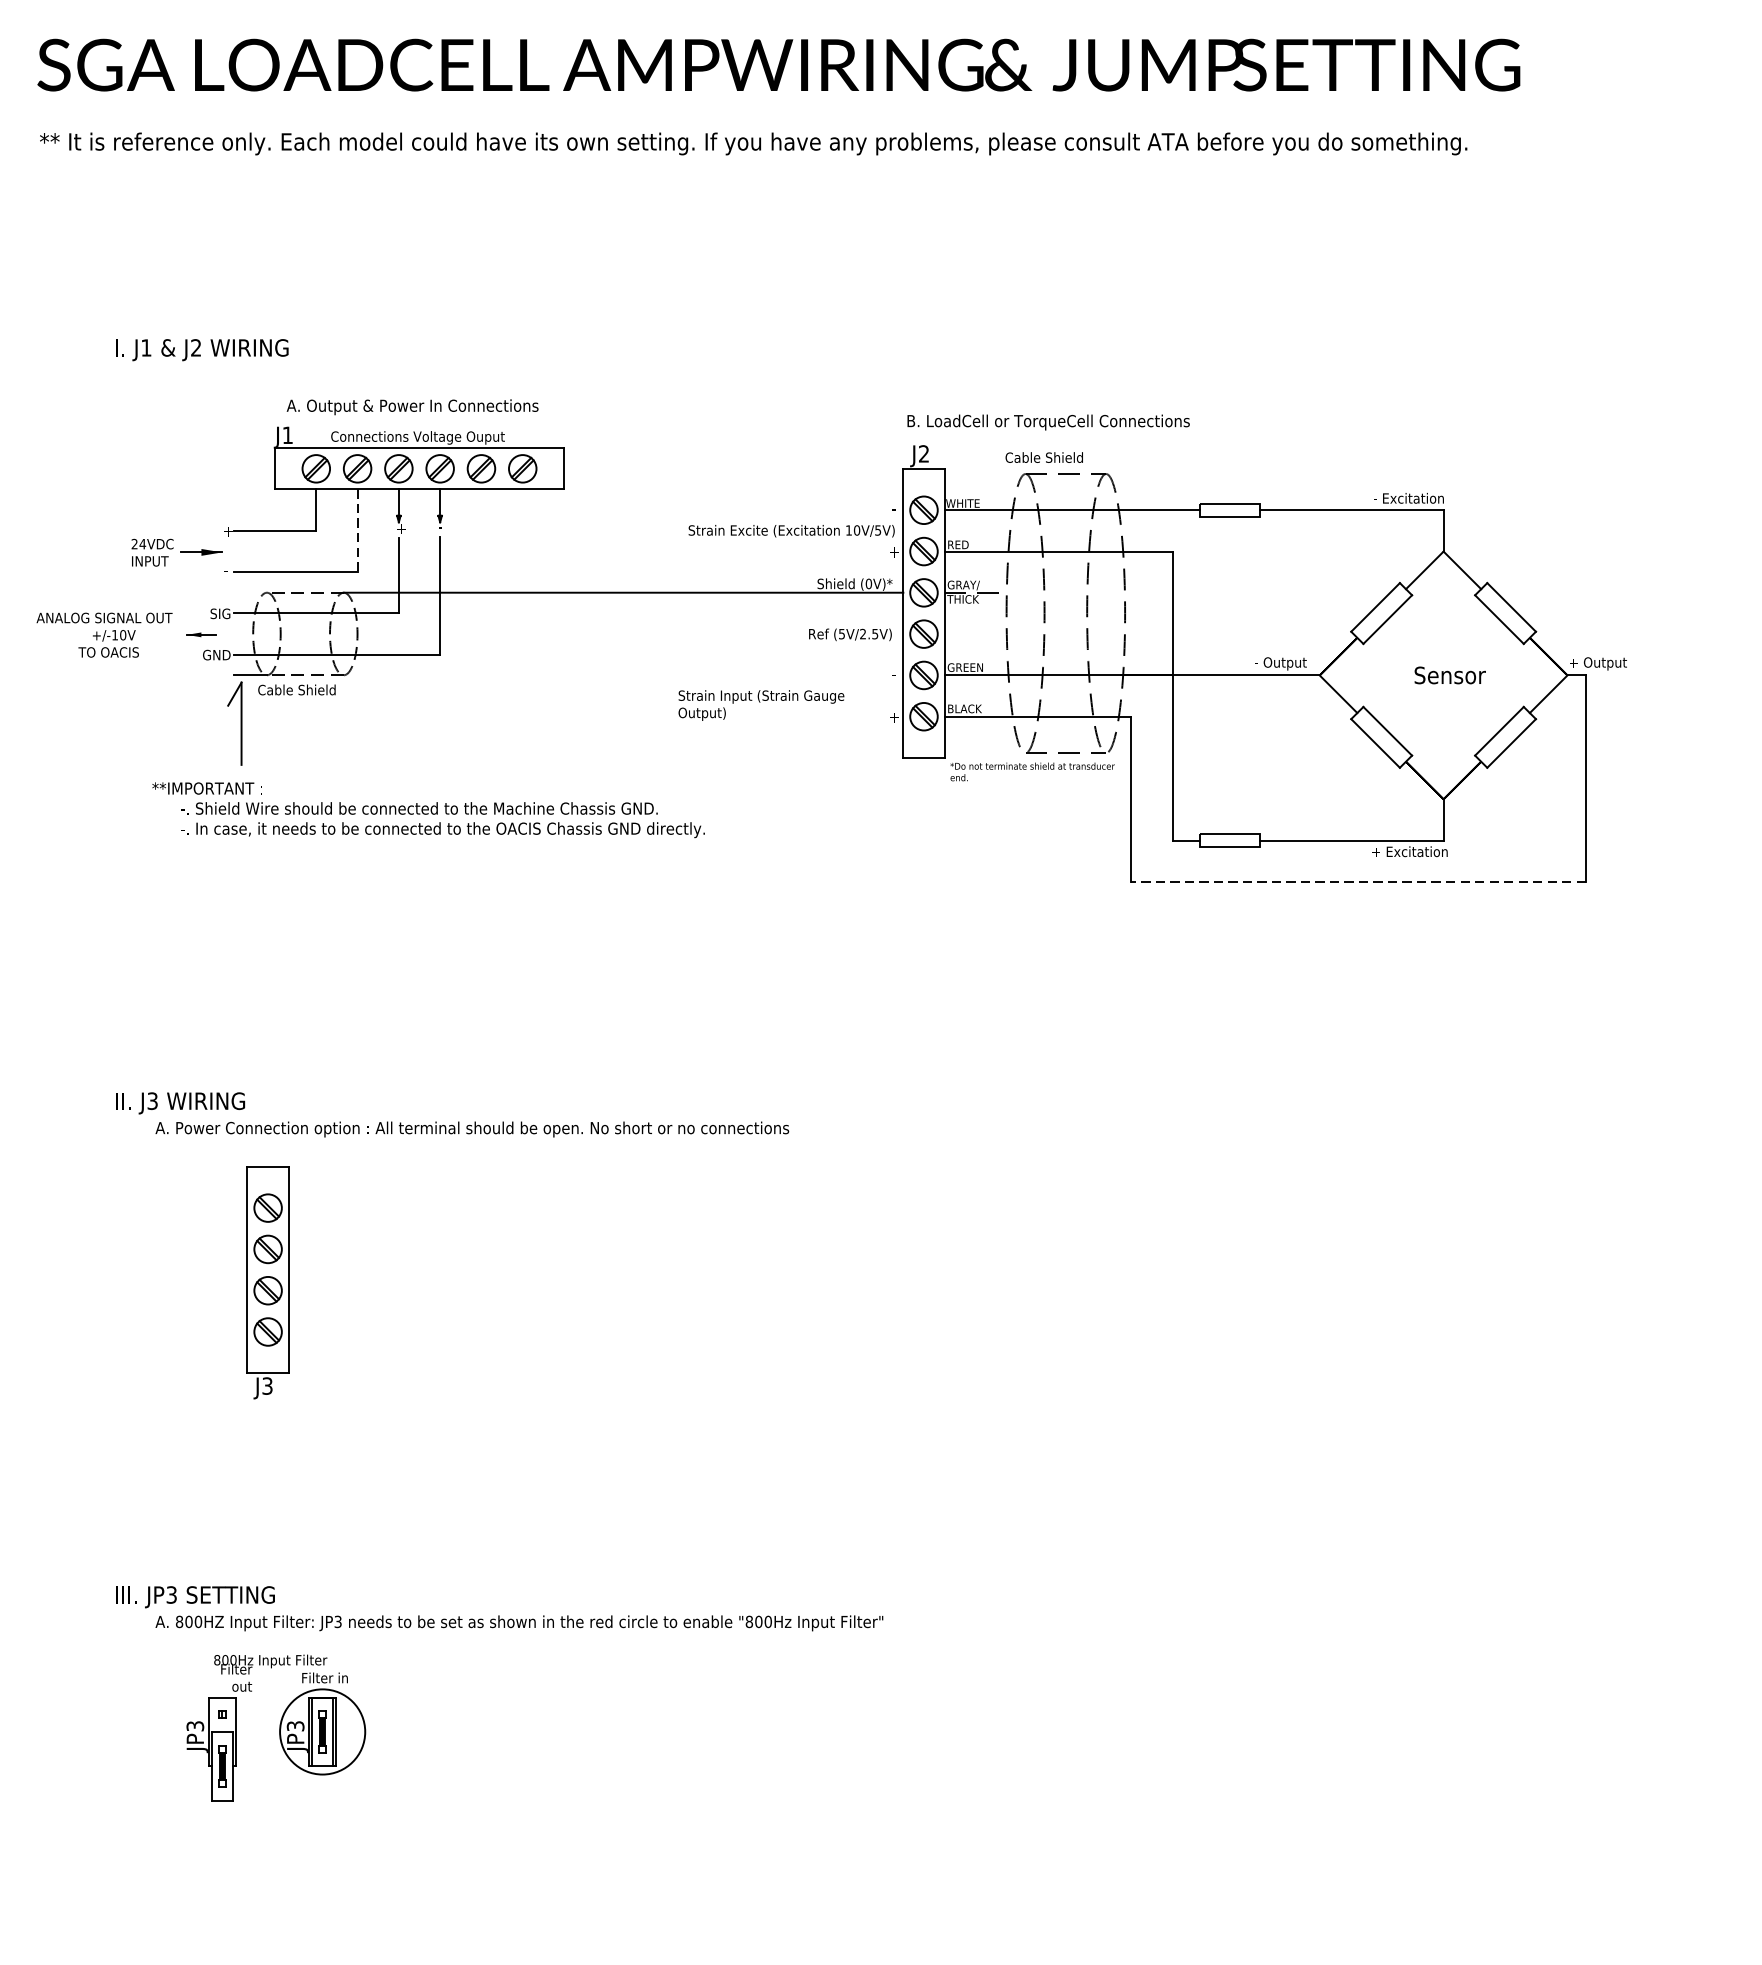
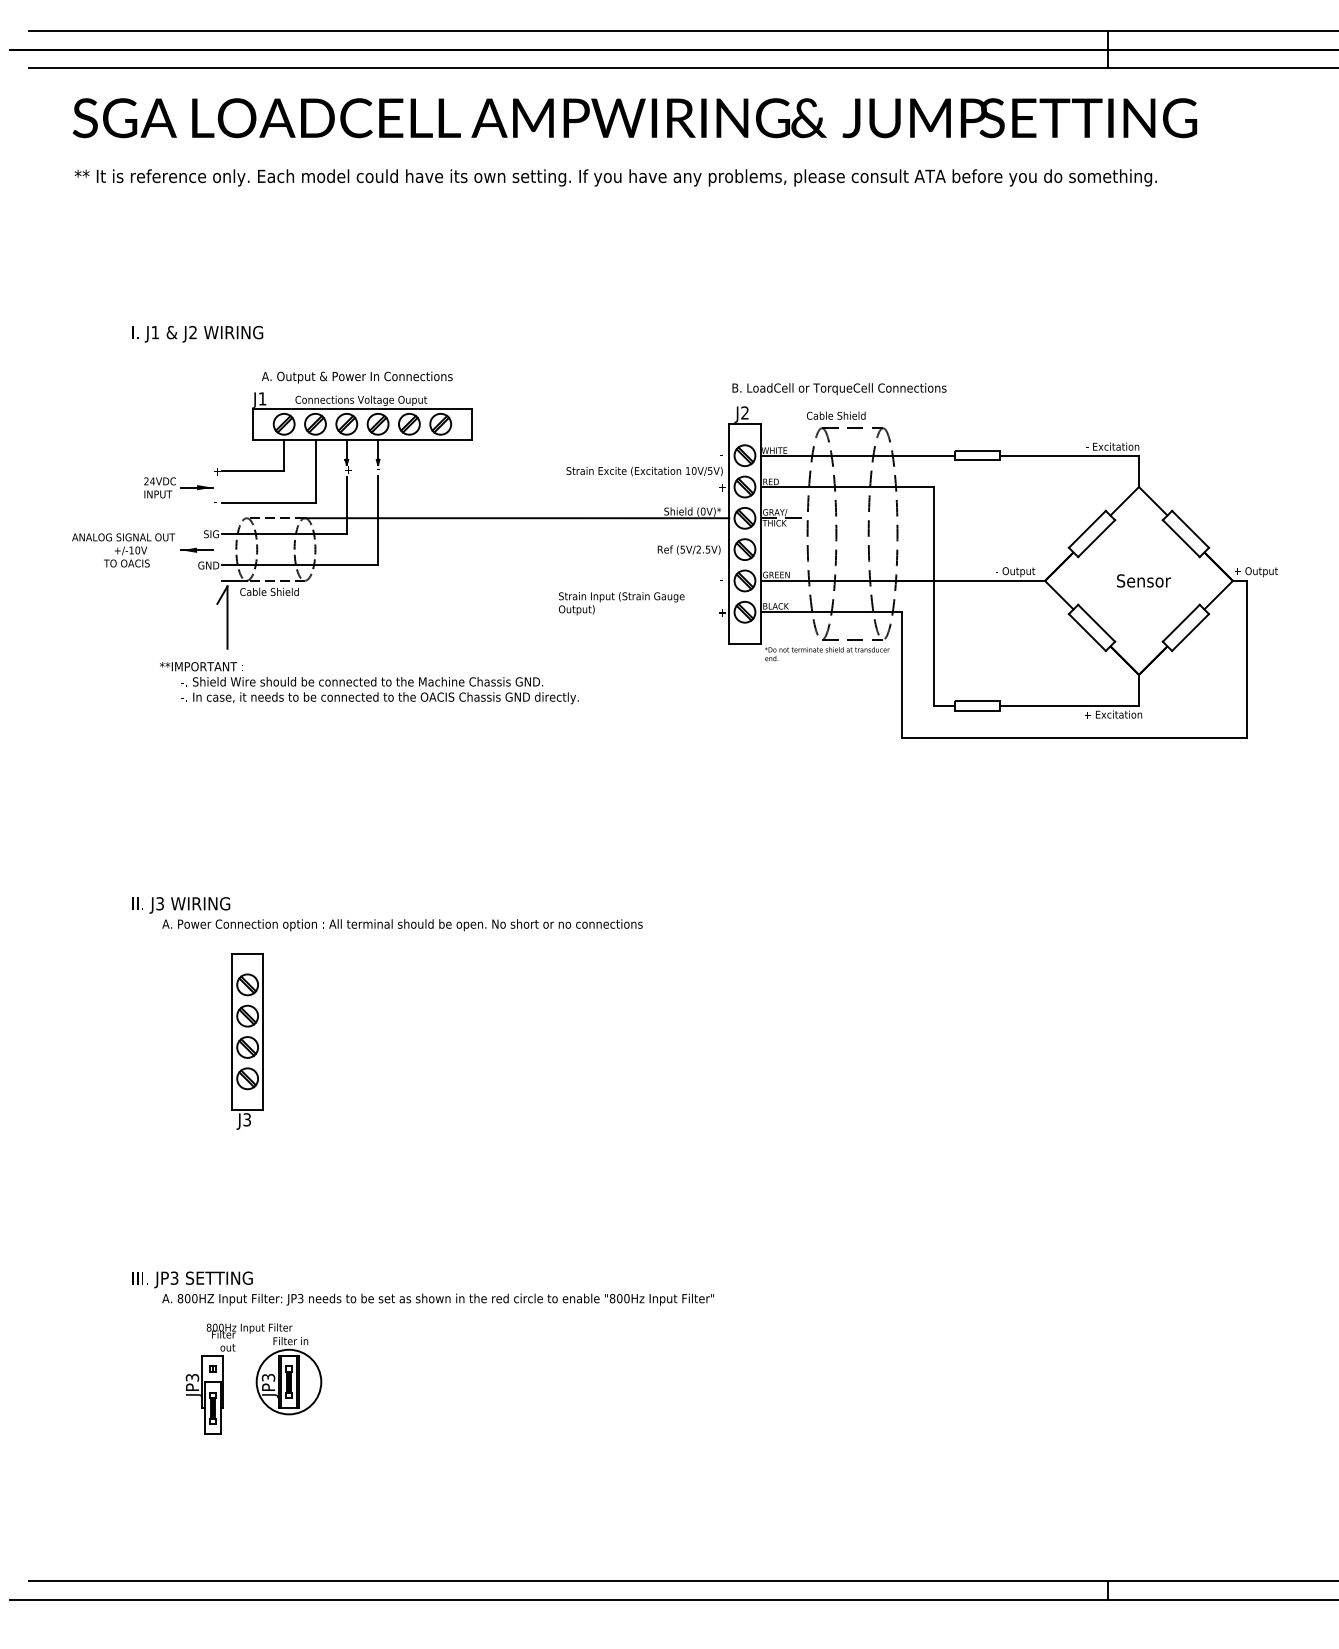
line: (357, 531) -> (315, 471), dashed -> solid
part: (200, 633) -> (196, 549), size x1.43
line: (1358, 881) -> (1074, 737), dashed -> solid

